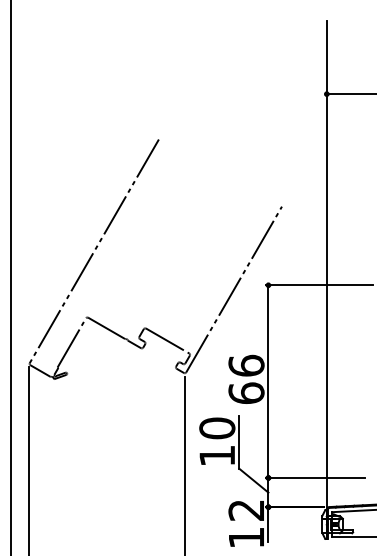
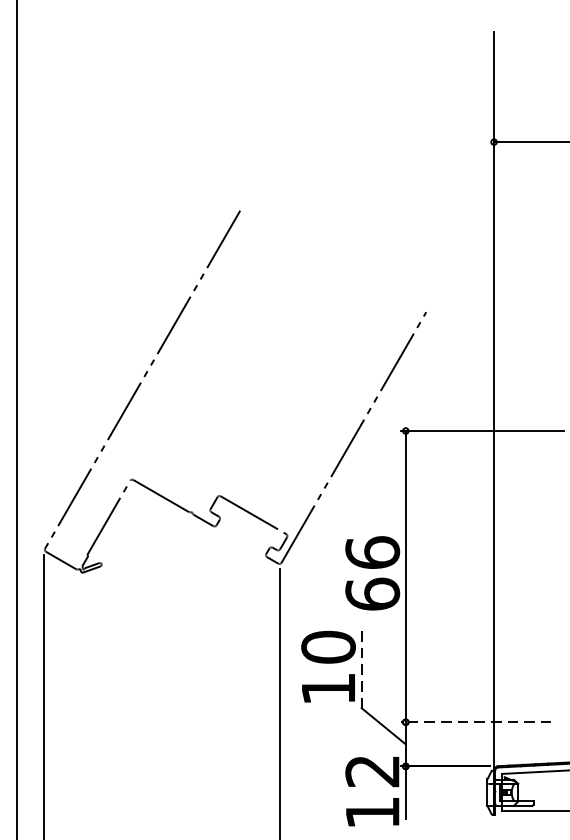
line: (239, 441) -> (362, 667), solid -> dashed
line: (315, 477) -> (476, 721), solid -> dashed

